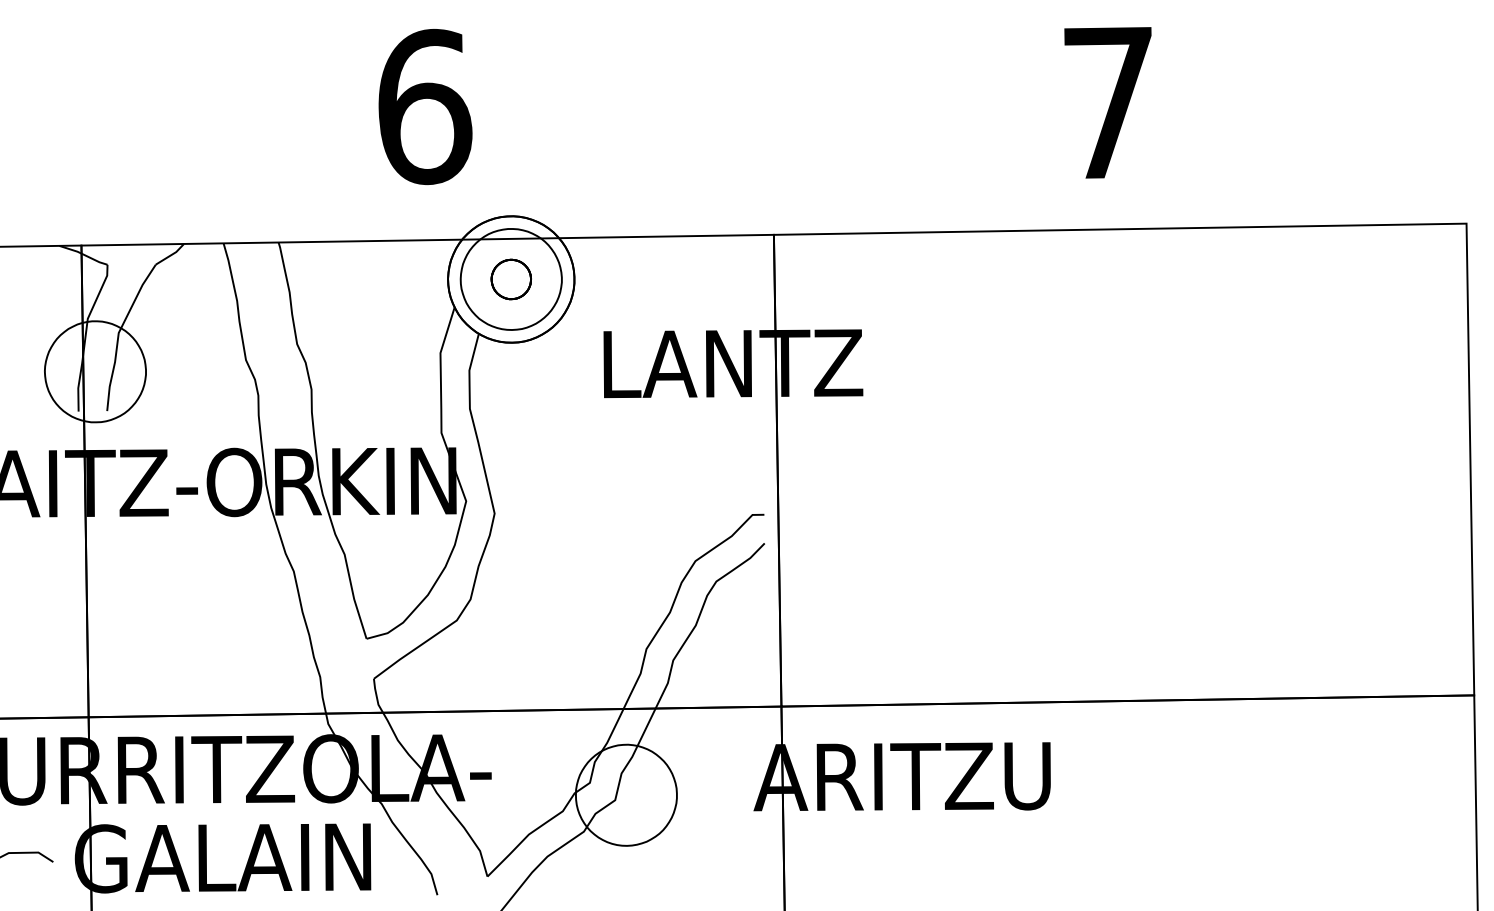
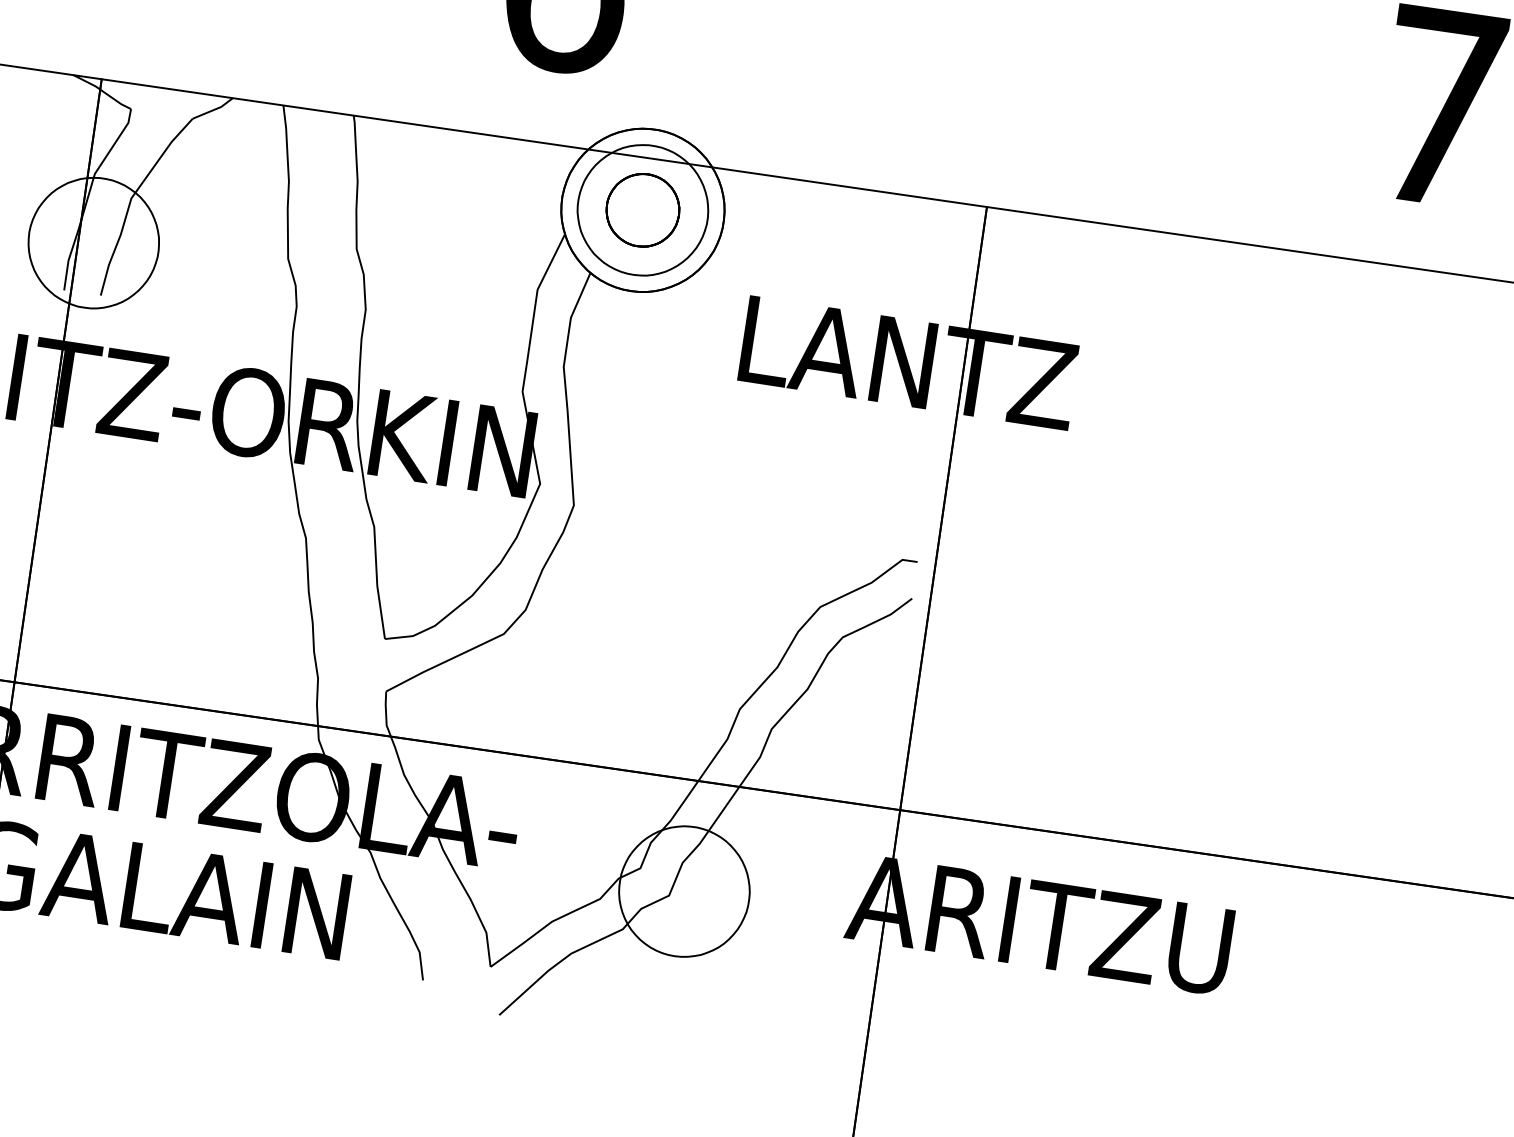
part: (511, 279) -> (643, 210), size x1.43

